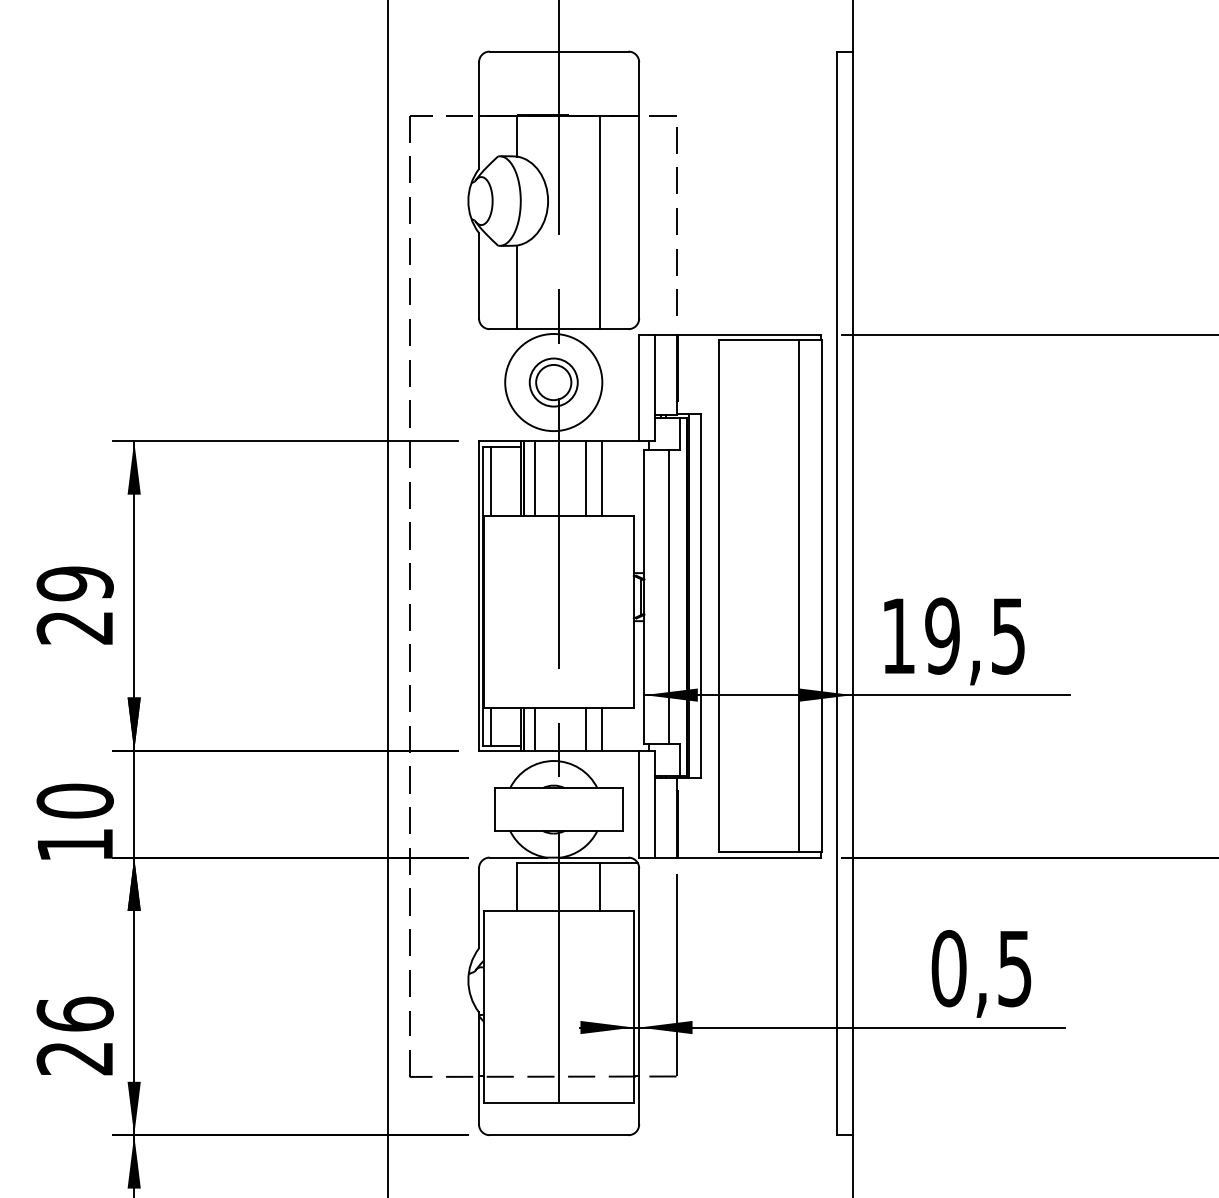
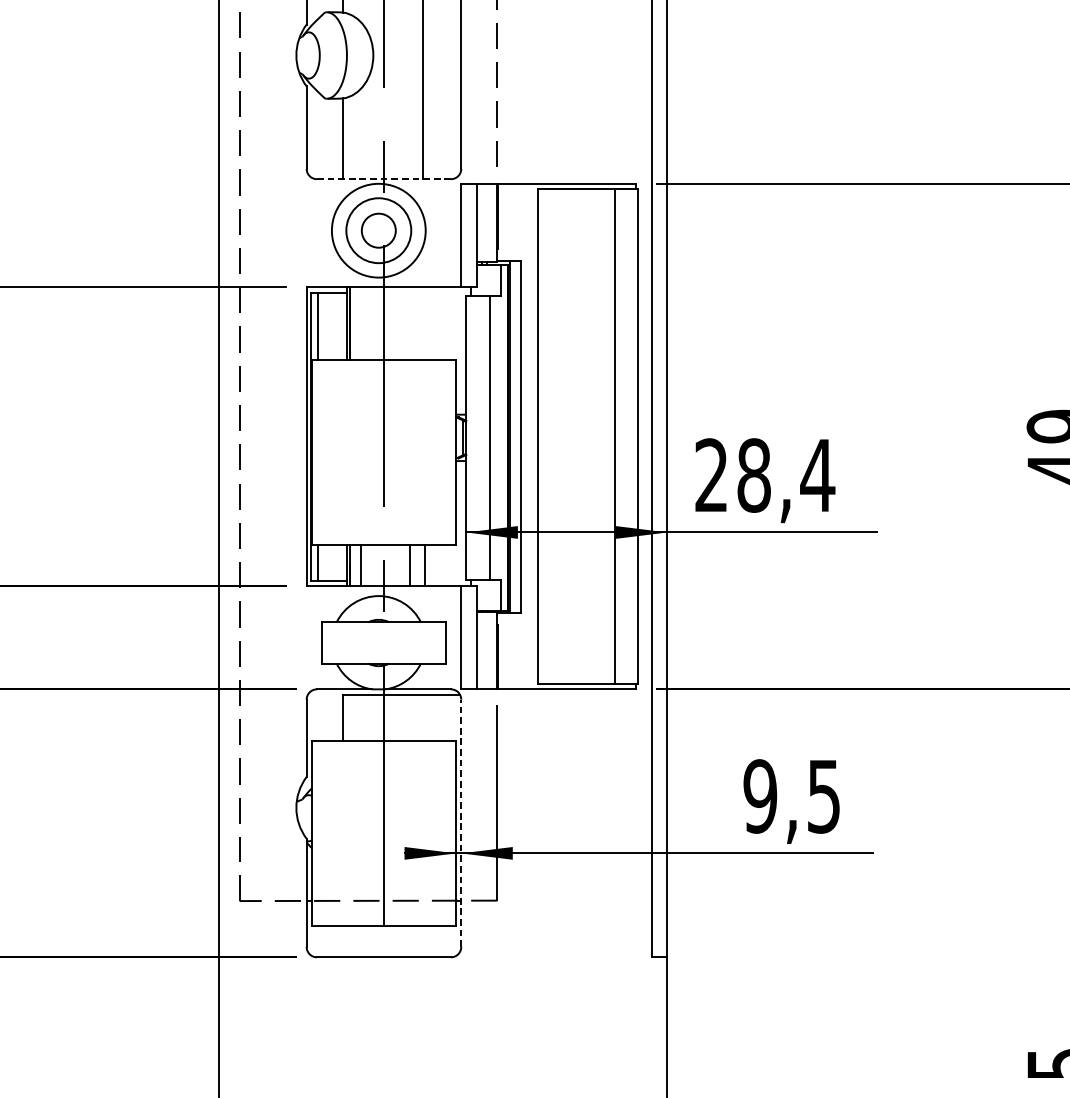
line: (559, 329) -> (384, 179), solid -> dashed
circle: (553, 382) -> (378, 230), size x1.4
line: (534, 478) -> (360, 323), removed
line: (586, 478) -> (410, 323), removed
line: (601, 478) -> (424, 323), removed
text: (953, 635) -> (764, 474), 19,5 -> 28,4
line: (600, 886) -> (423, 717), removed
text: (948, 968) -> (759, 796), 0,5 -> 9,5
line: (639, 995) -> (461, 822), solid -> dashed

